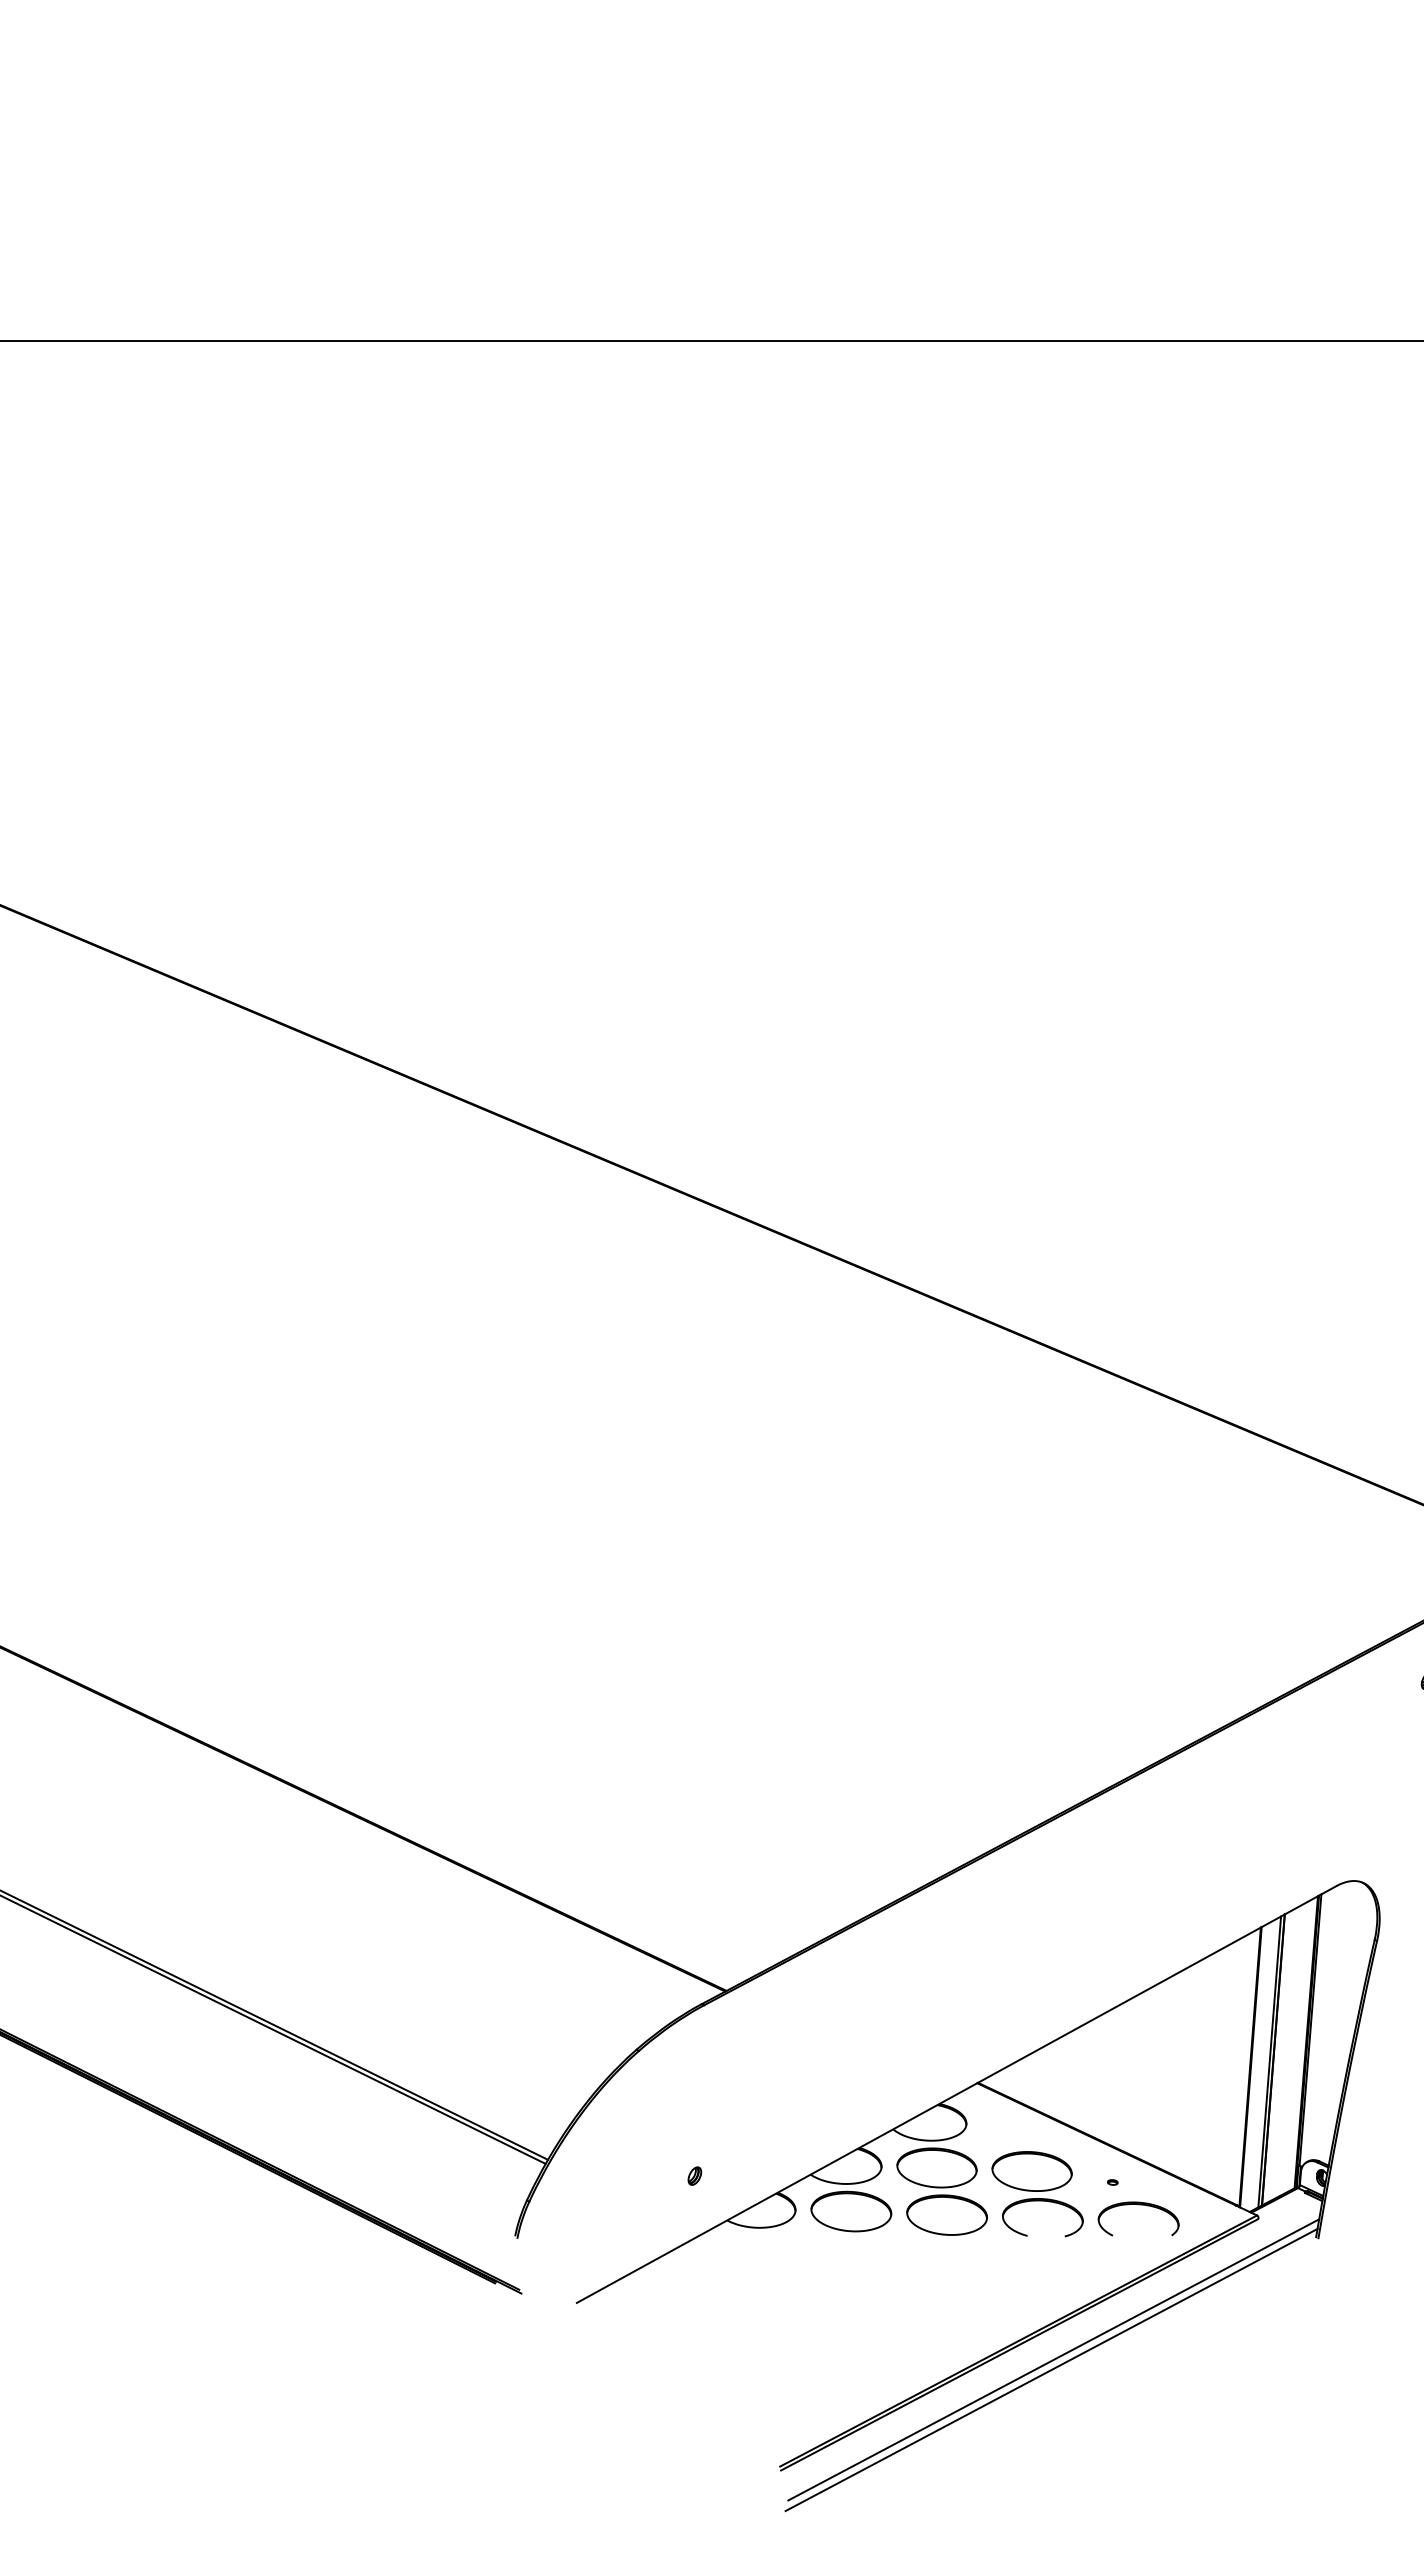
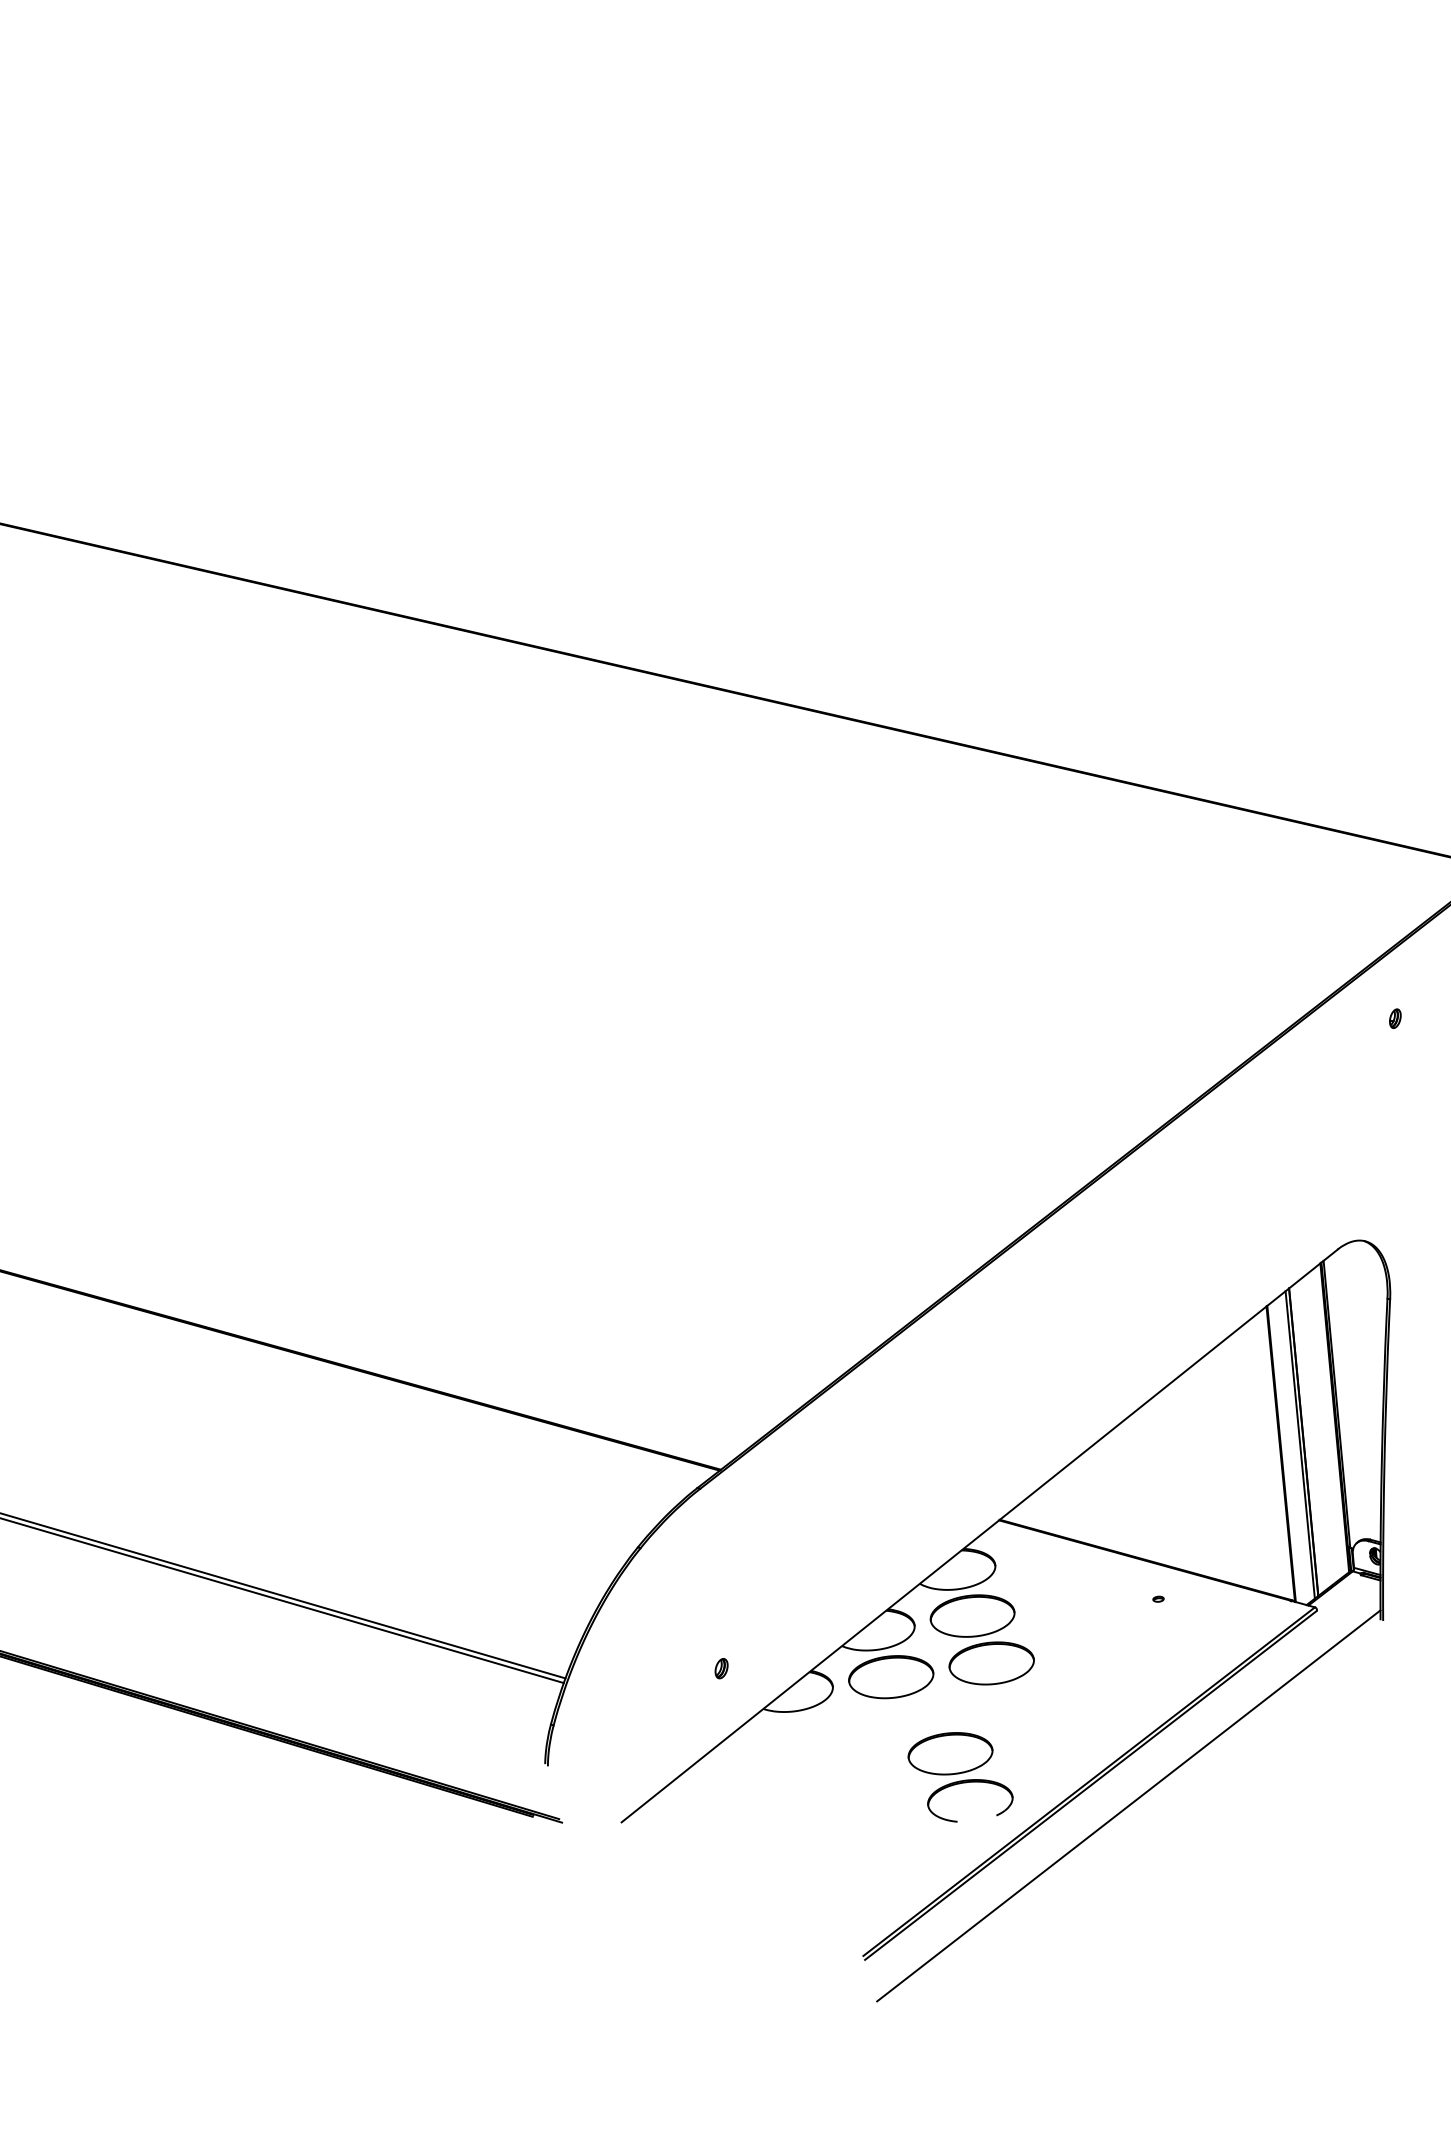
part: (1037, 2194) -> (960, 1776), moved
part: (1138, 2205) -> (1189, 1618), removed
line: (1053, 2359) -> (1128, 1794), removed

